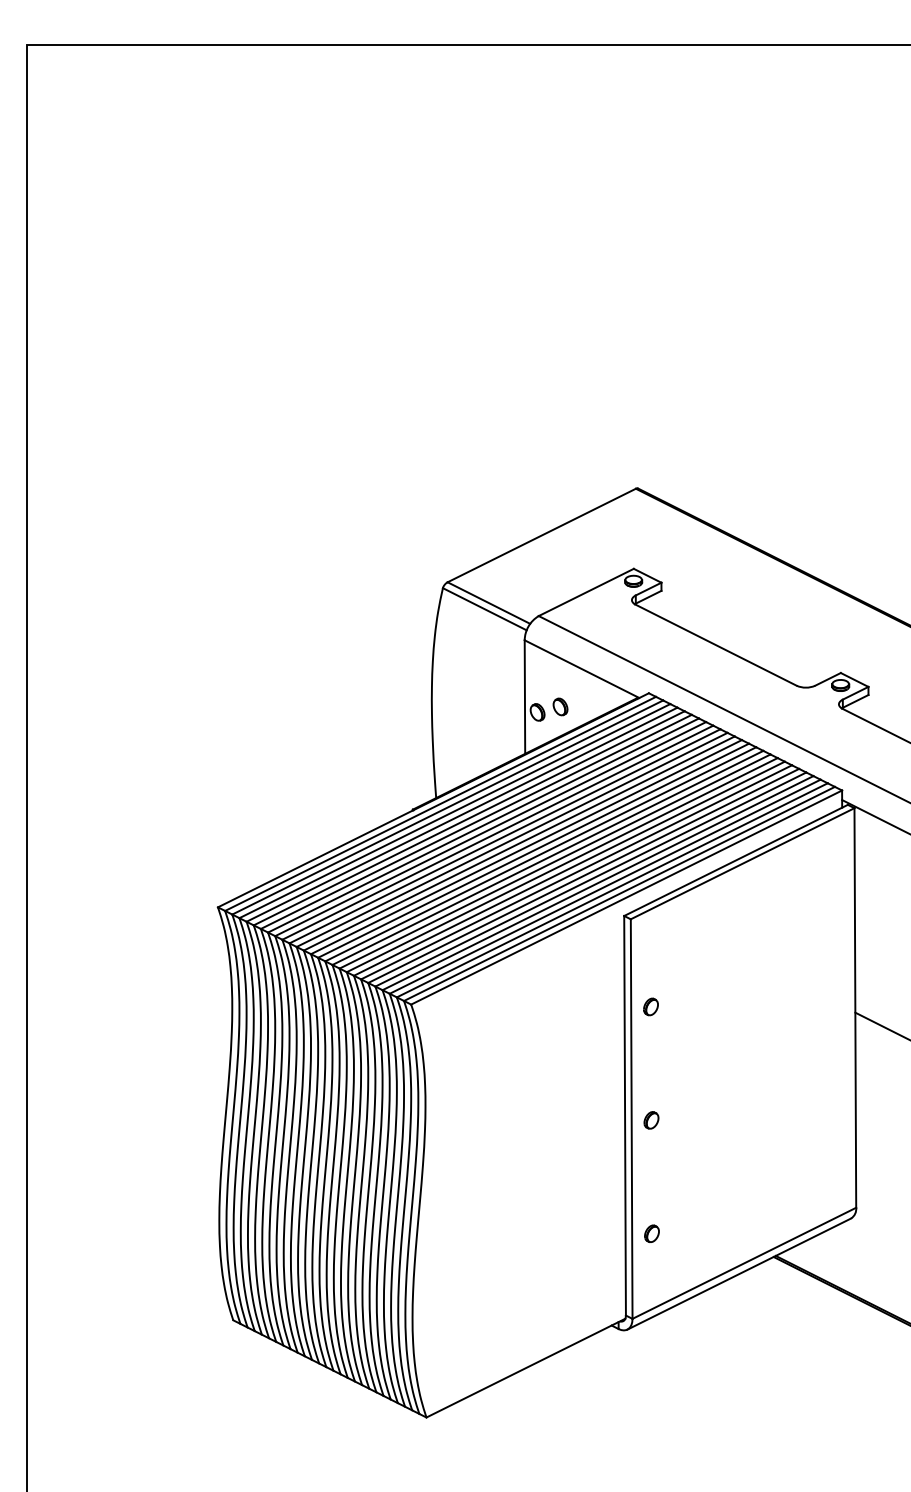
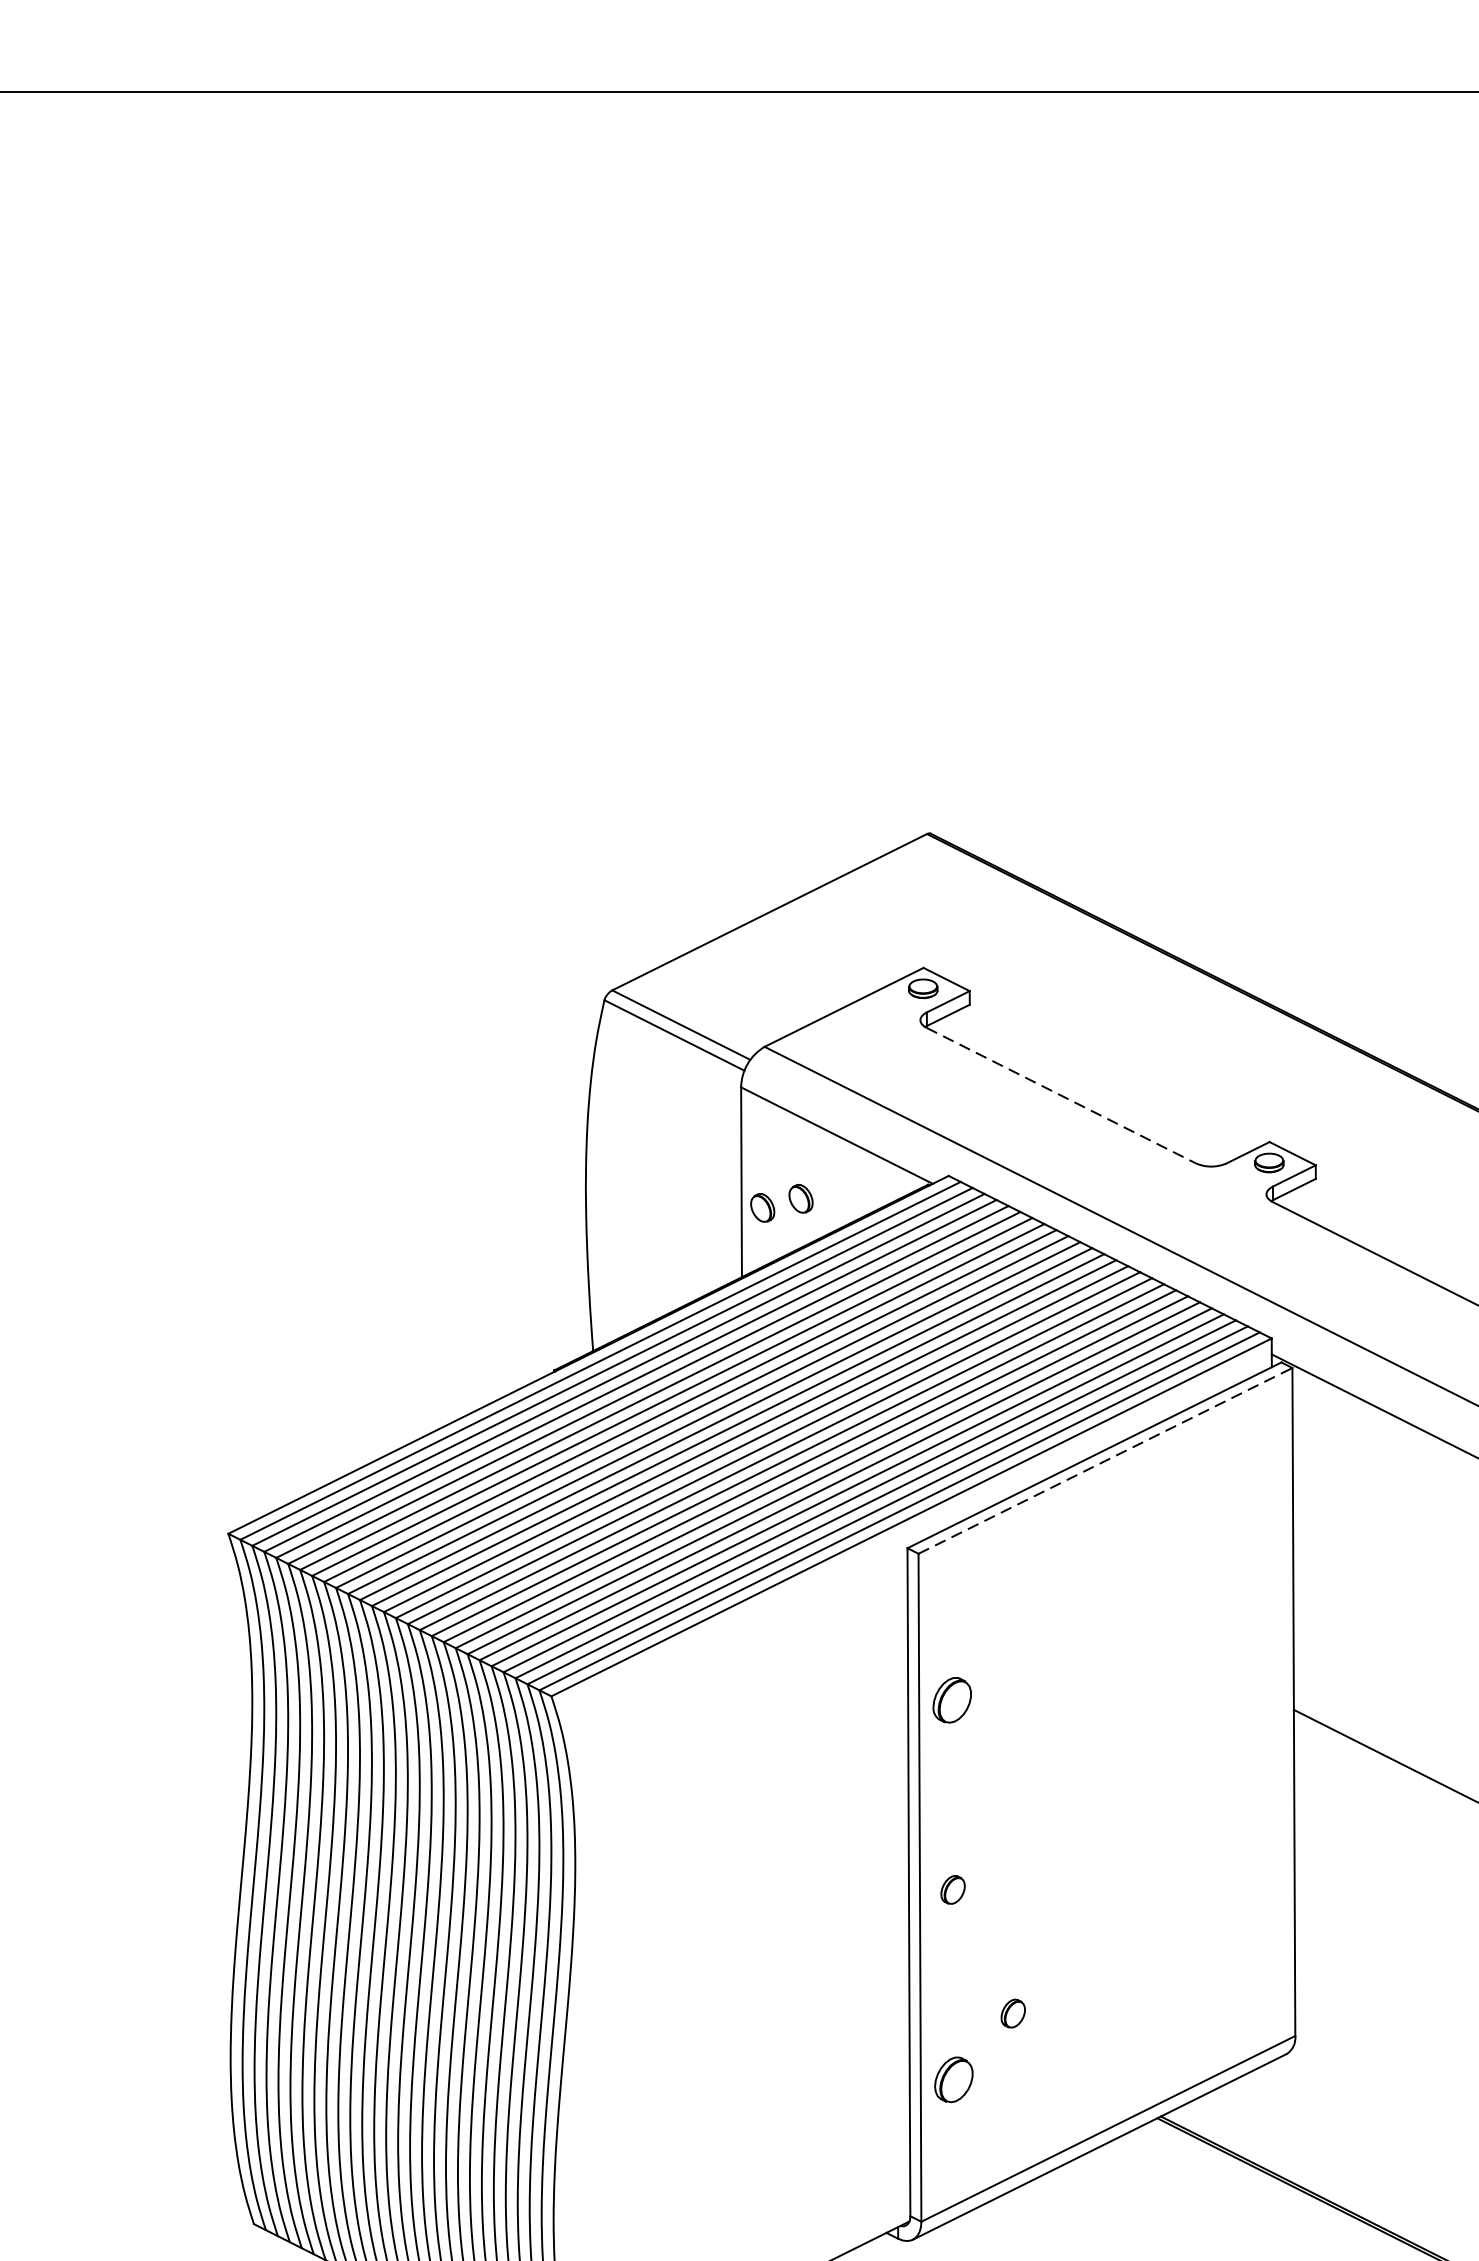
line: (716, 645) -> (1061, 1096), solid -> dashed
line: (742, 863) -> (1105, 1460), solid -> dashed
part: (650, 1006) -> (951, 1699), size x1.6
part: (687, 1194) -> (1013, 2013), added
part: (651, 1233) -> (953, 2079), size x1.6

